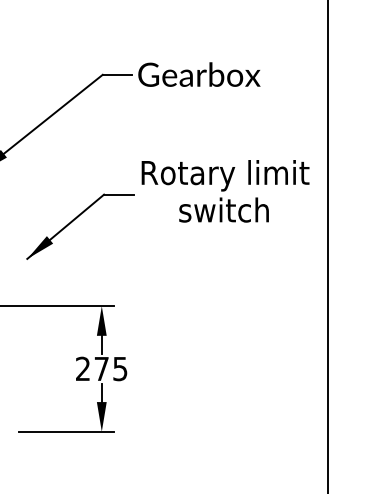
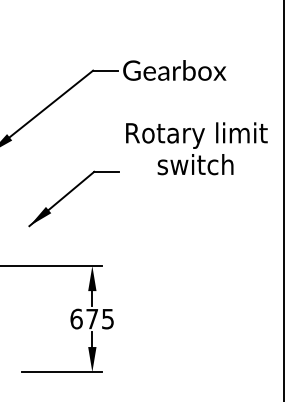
text: (225, 191) -> (196, 148), moved
text: (83, 368) -> (76, 318), 275 -> 675

